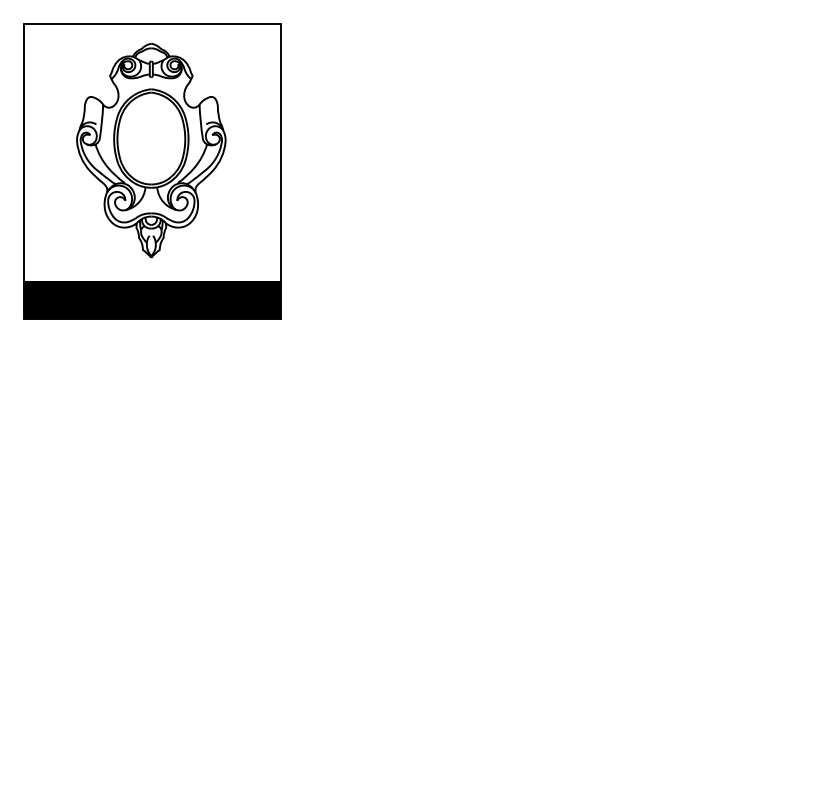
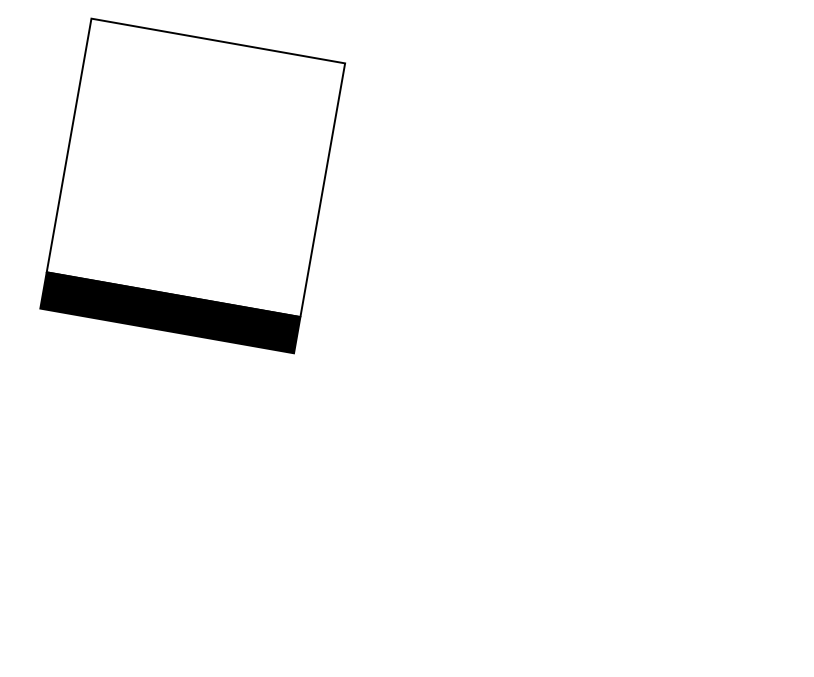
part: (151, 150) -> (195, 165), removed

